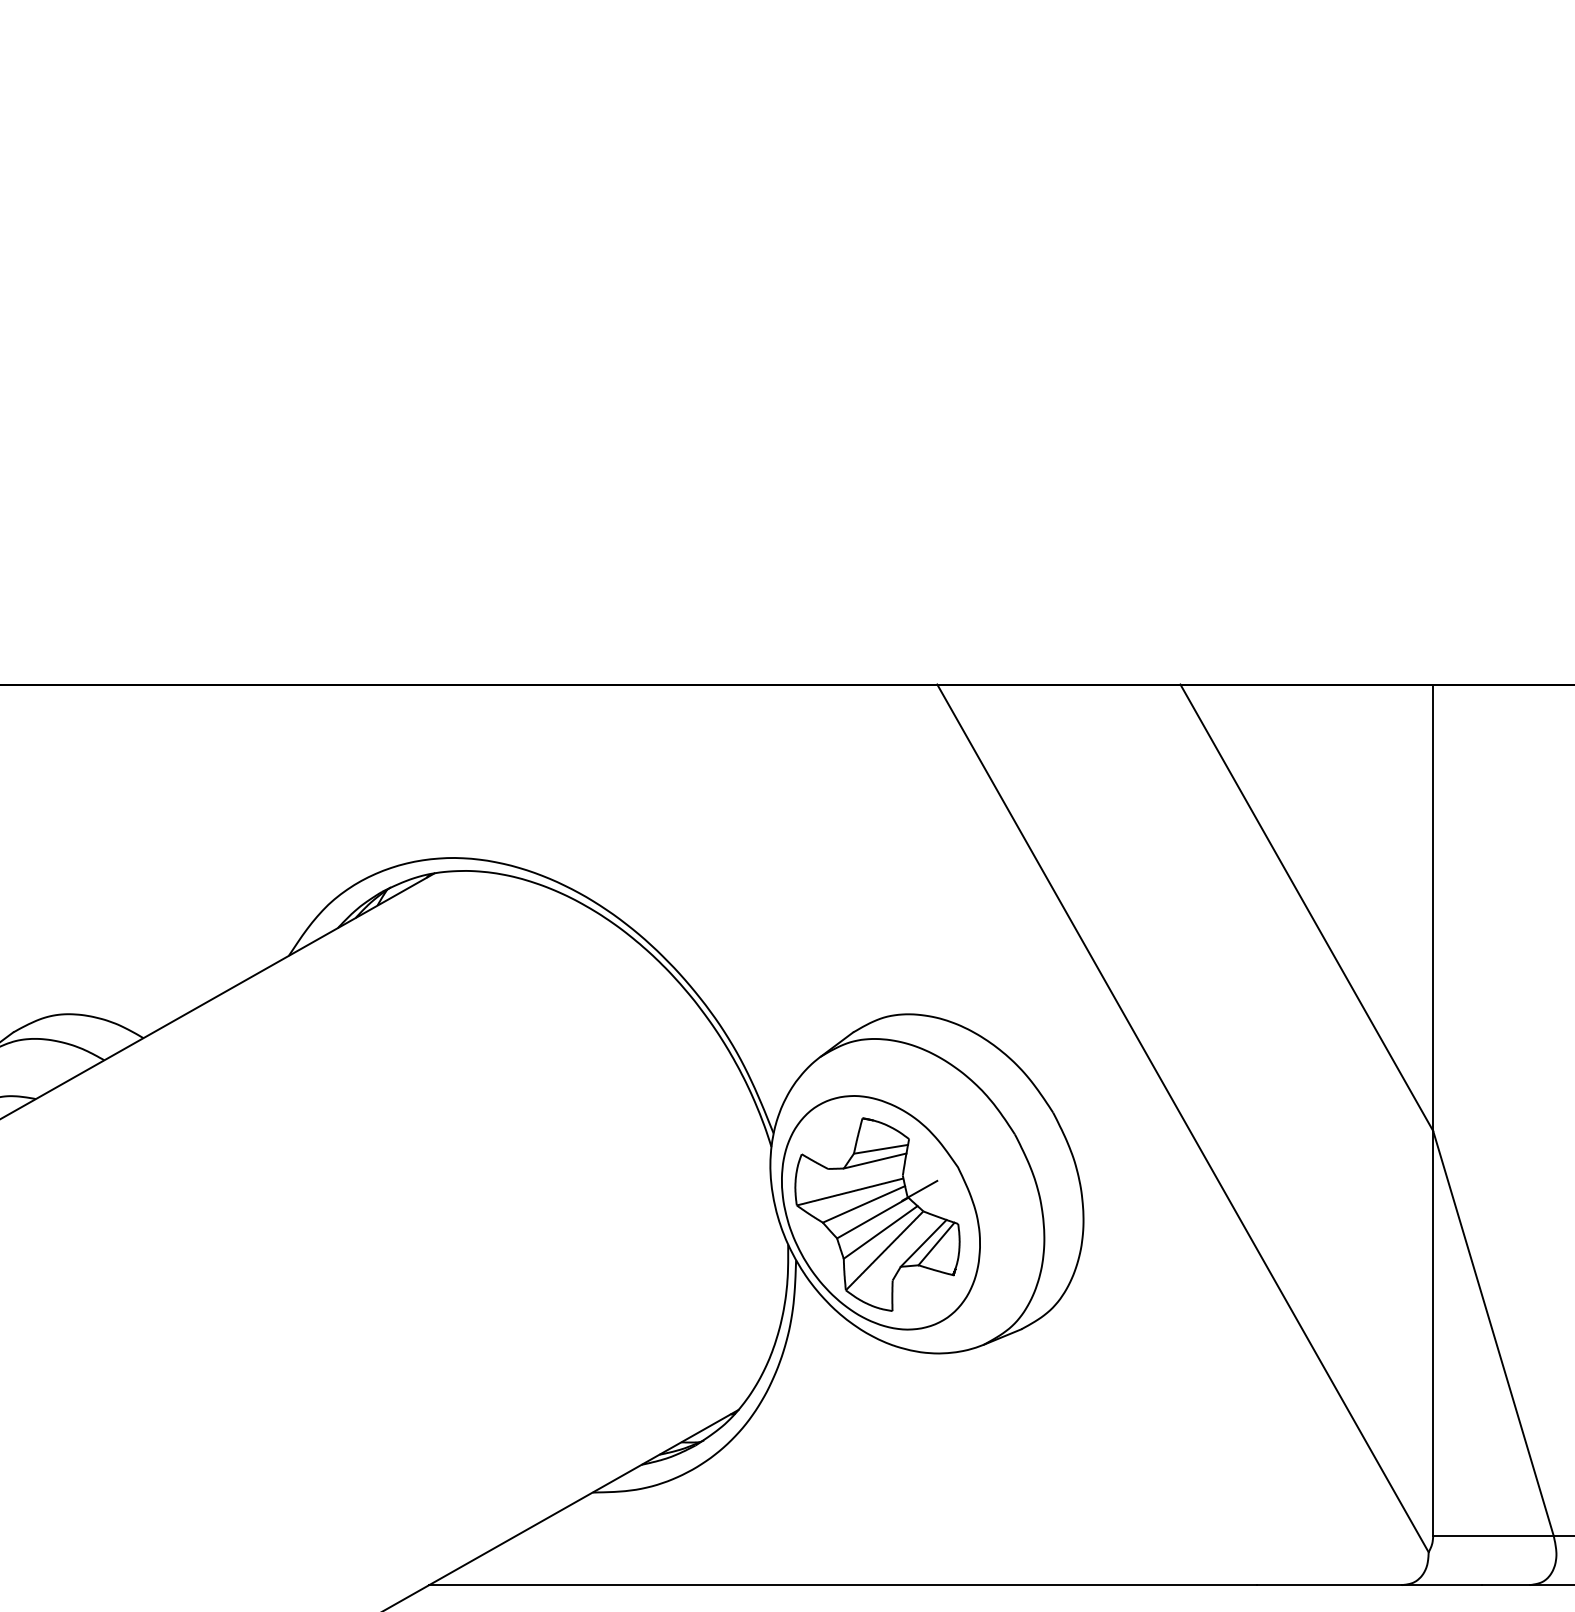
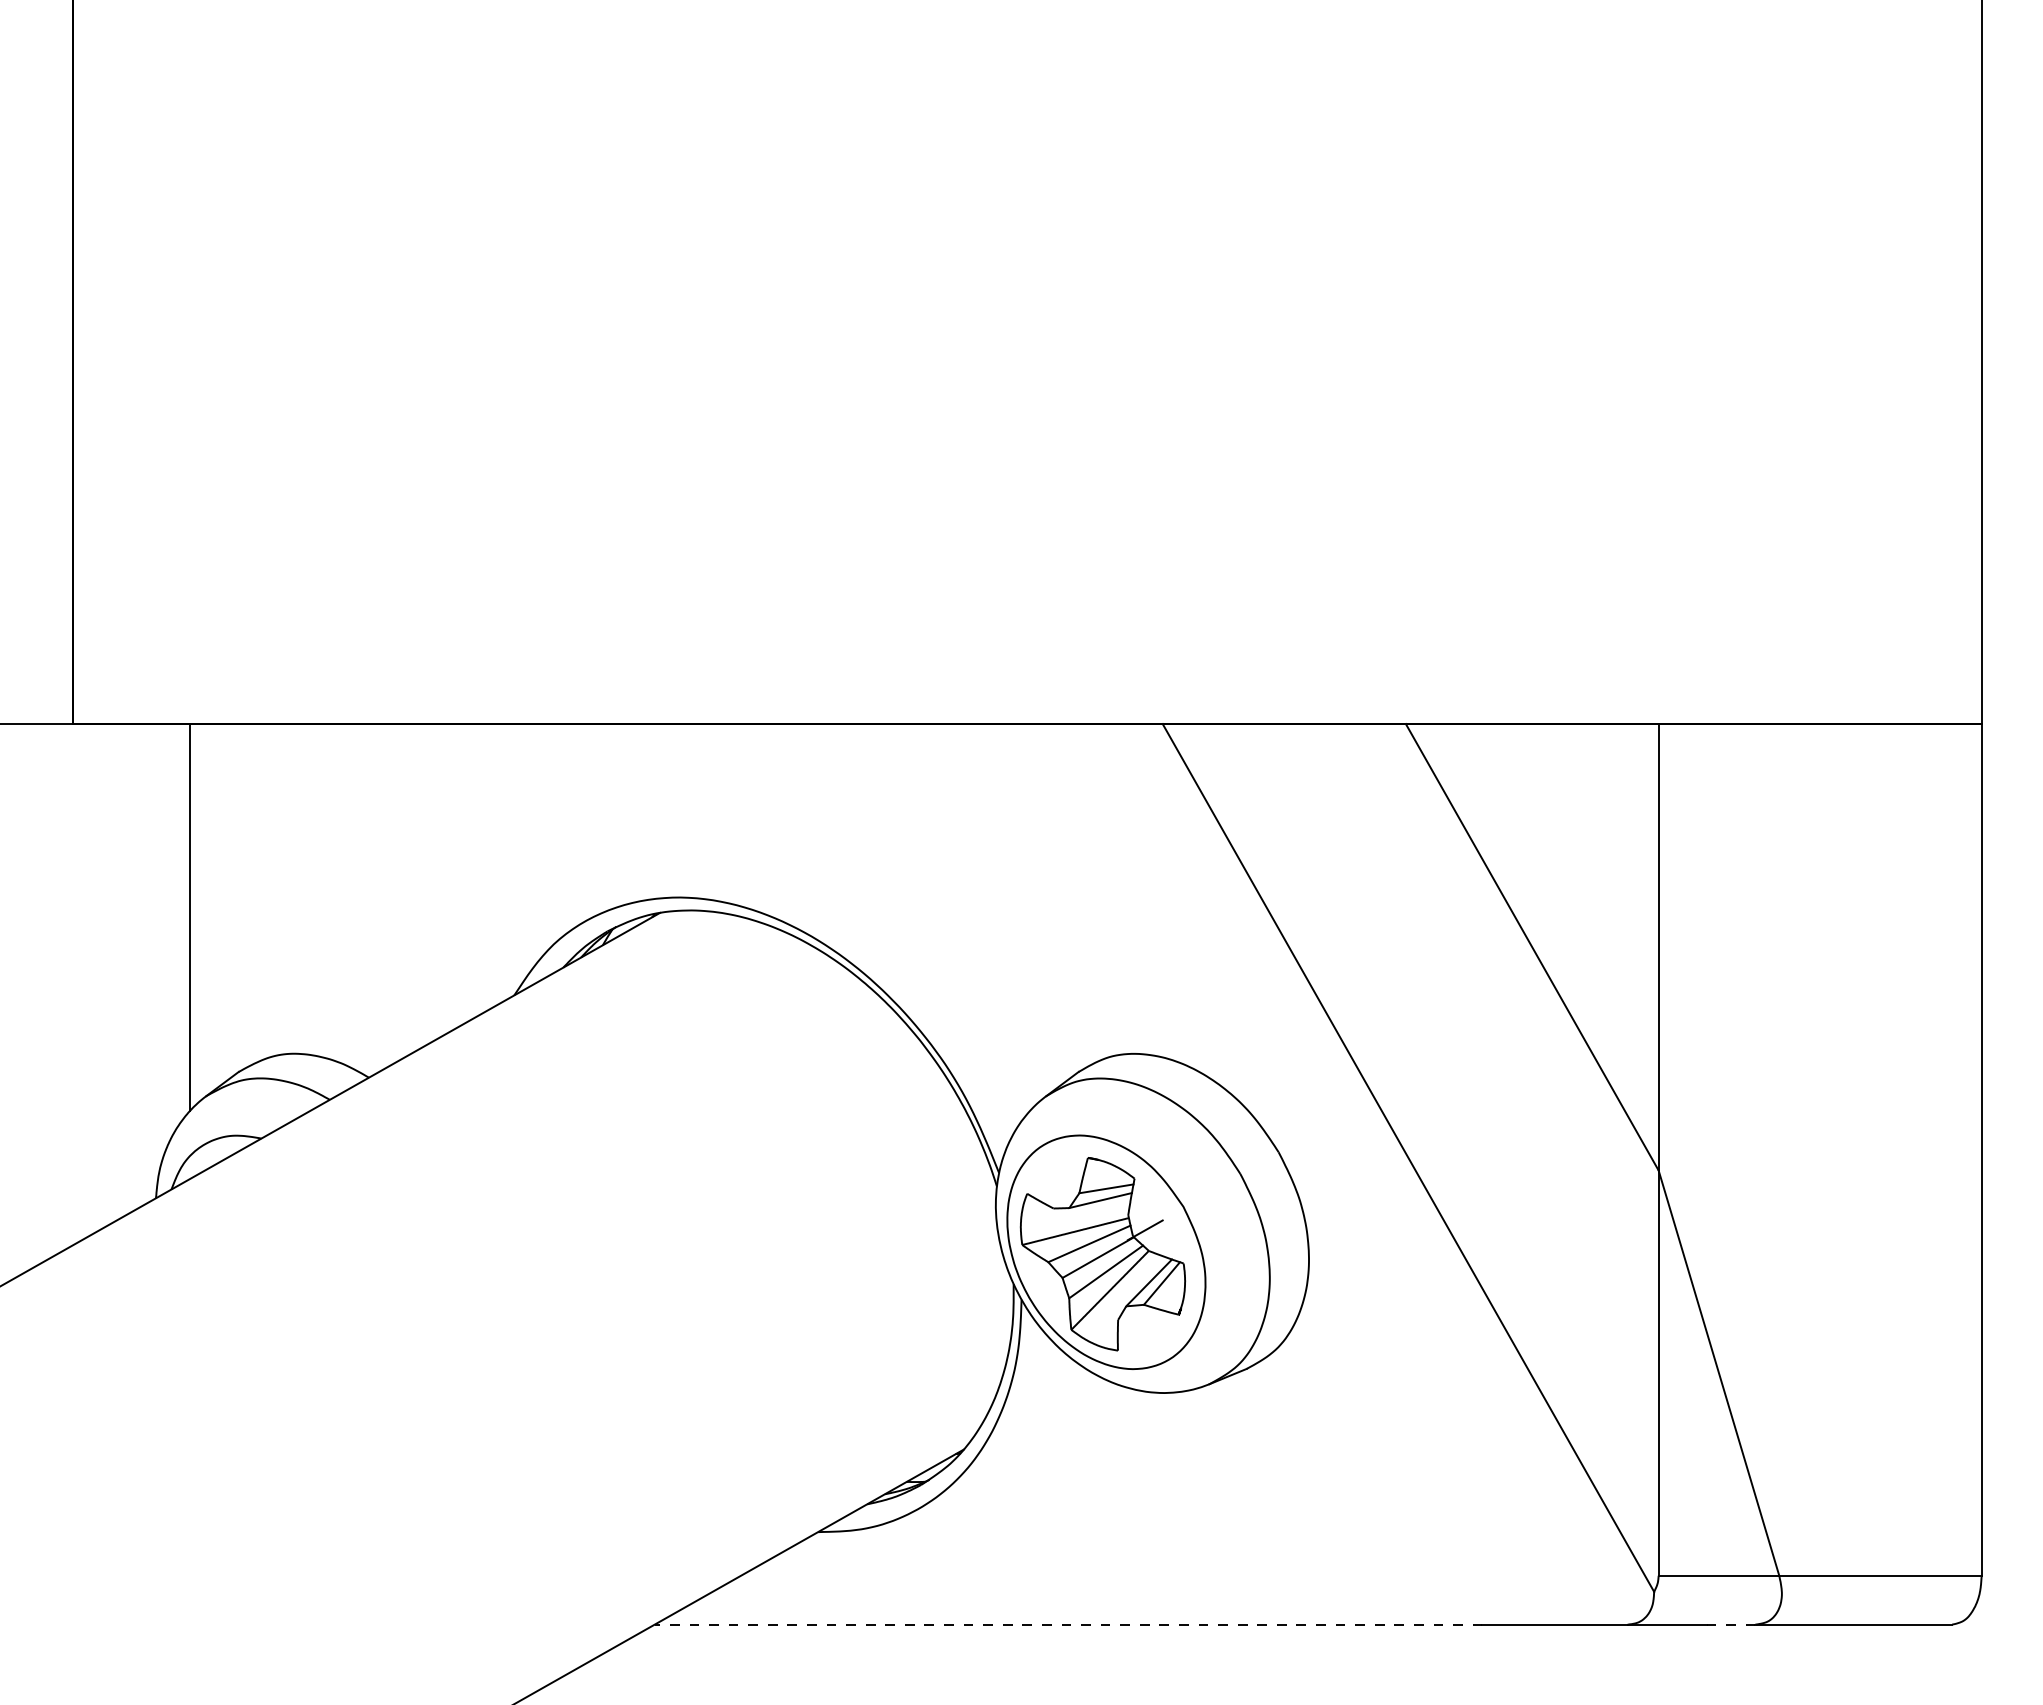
line: (843, 1584) -> (1068, 1624), solid -> dashed
line: (1505, 1584) -> (1730, 1624), solid -> dashed

